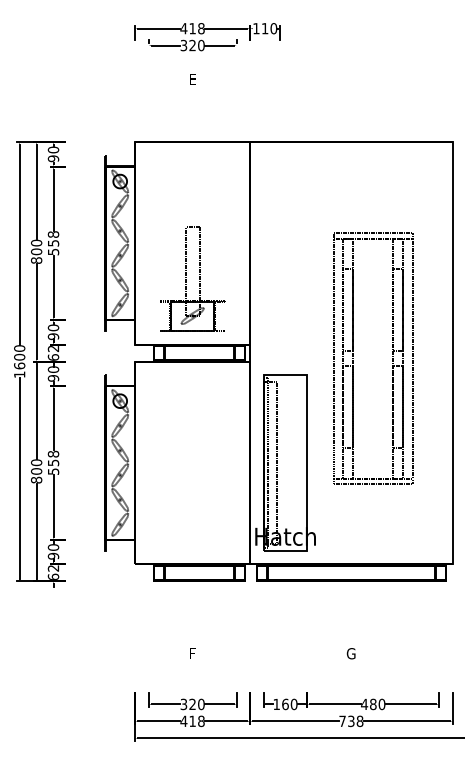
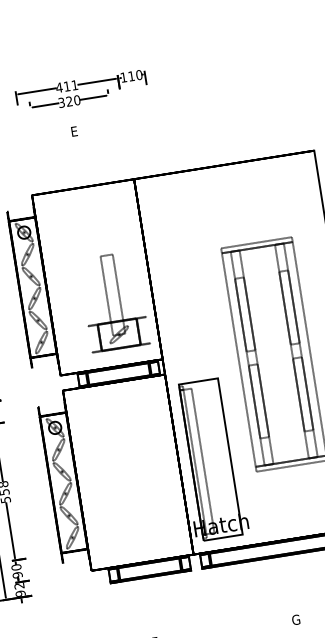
text: (201, 28) -> (74, 85), 418 -> 411
part: (186, 277) -> (108, 301), moved
text: (53, 576) -> (20, 593), 62 -> 92

